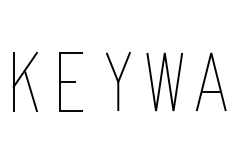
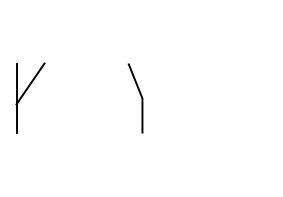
line: (124, 67) -> (149, 80), removed
part: (70, 82) -> (85, 98), removed
line: (161, 82) -> (194, 98), removed
part: (211, 82) -> (254, 98), removed
line: (31, 91) -> (37, 109), removed

